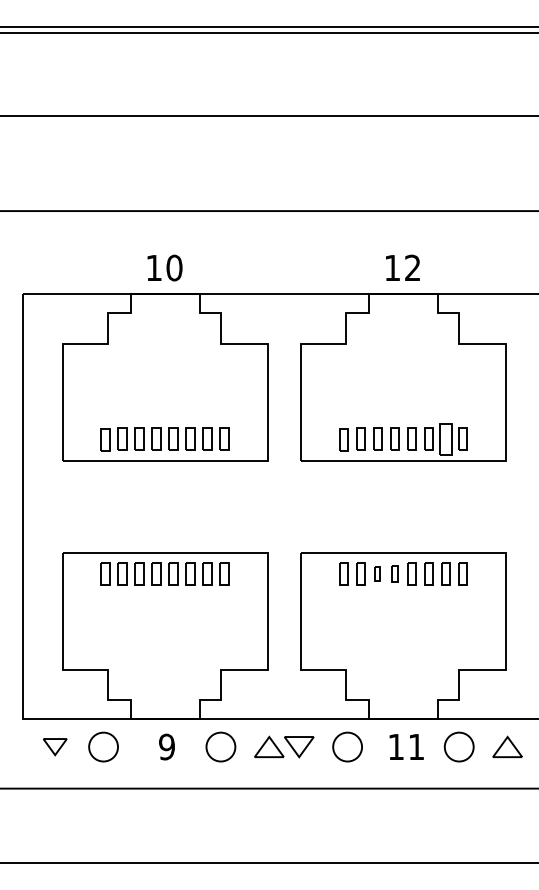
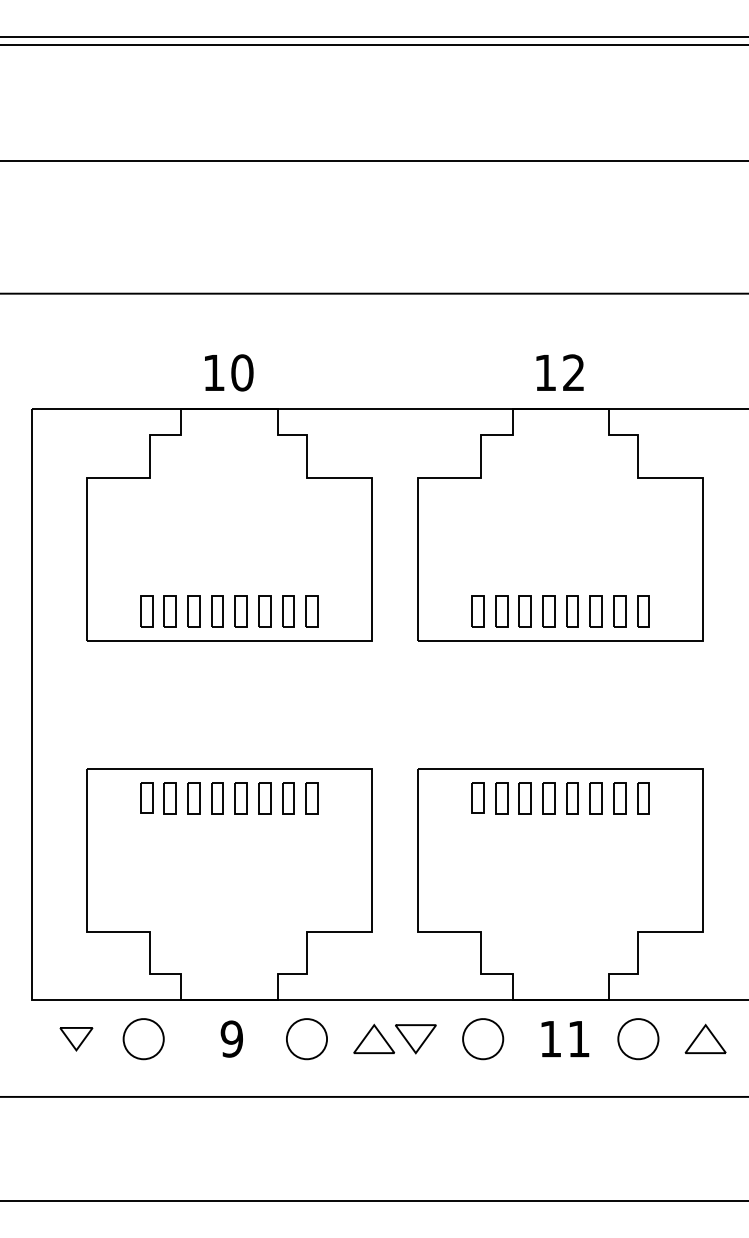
part: (445, 439) -> (619, 611), size x0.71
part: (377, 574) -> (524, 798), size x1.67
part: (394, 574) -> (548, 798), size x1.43

